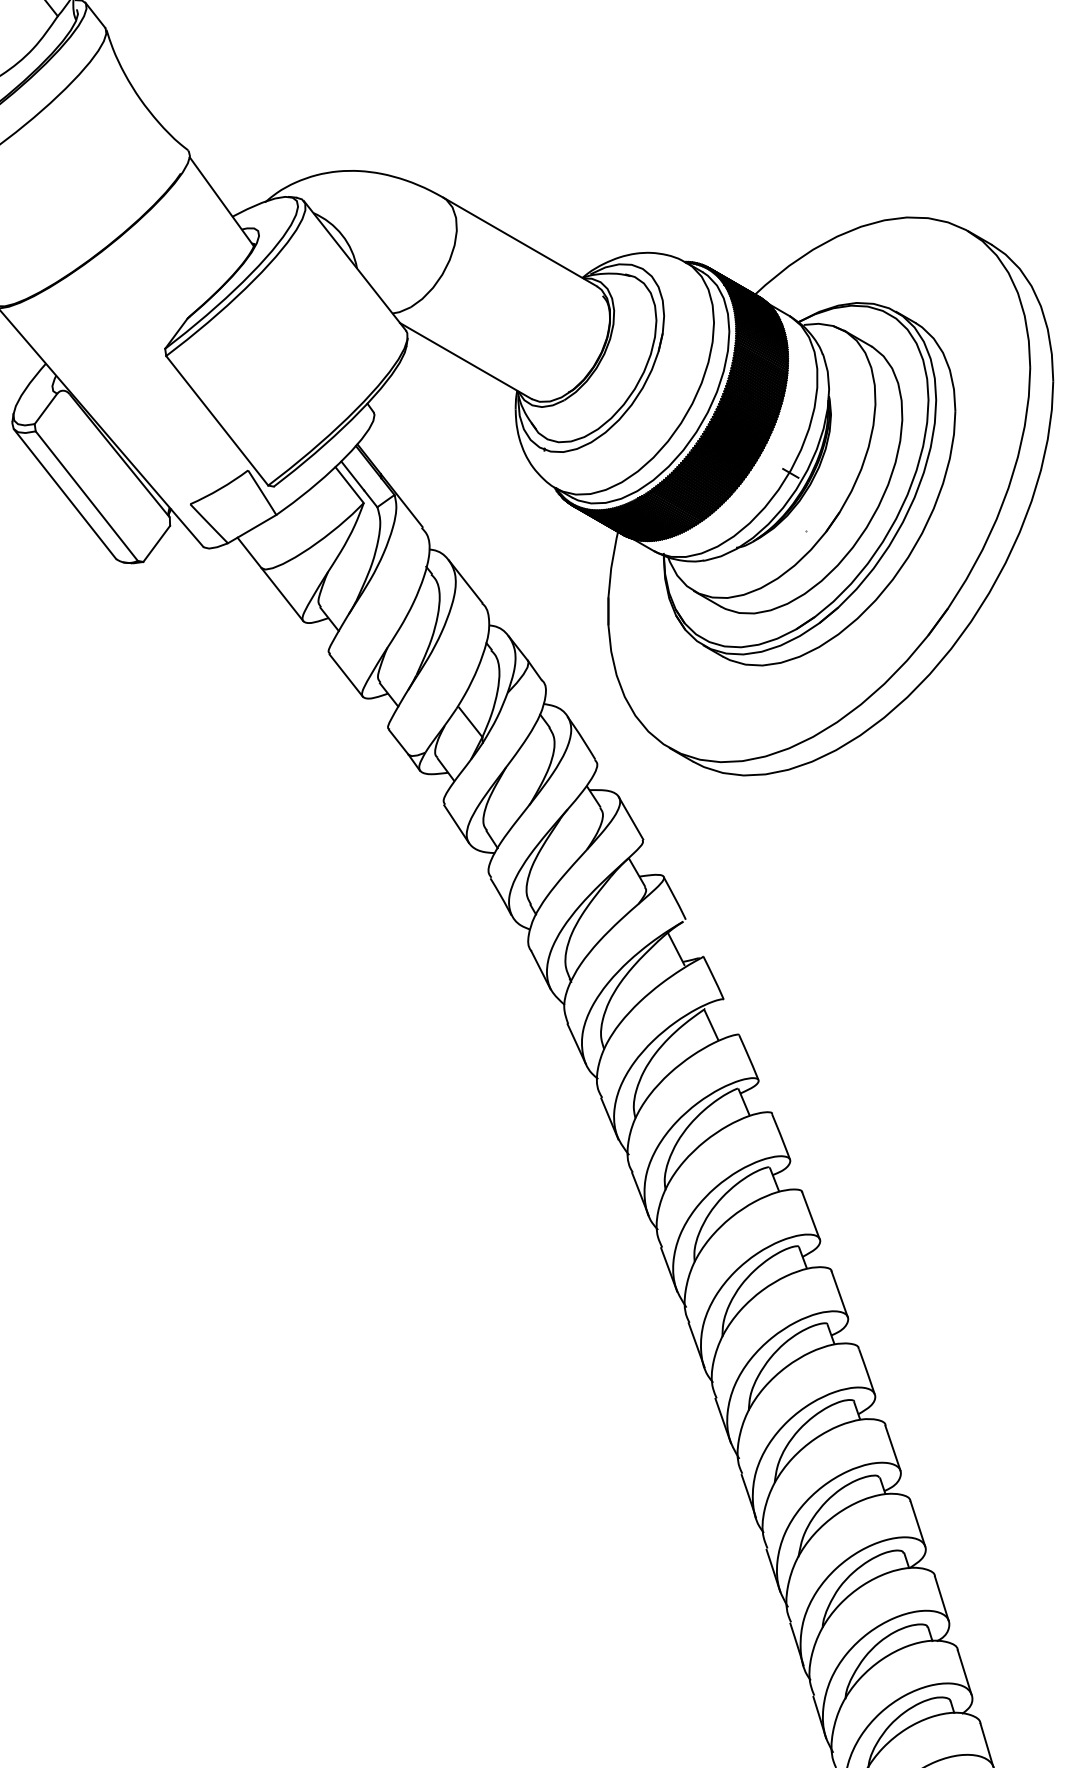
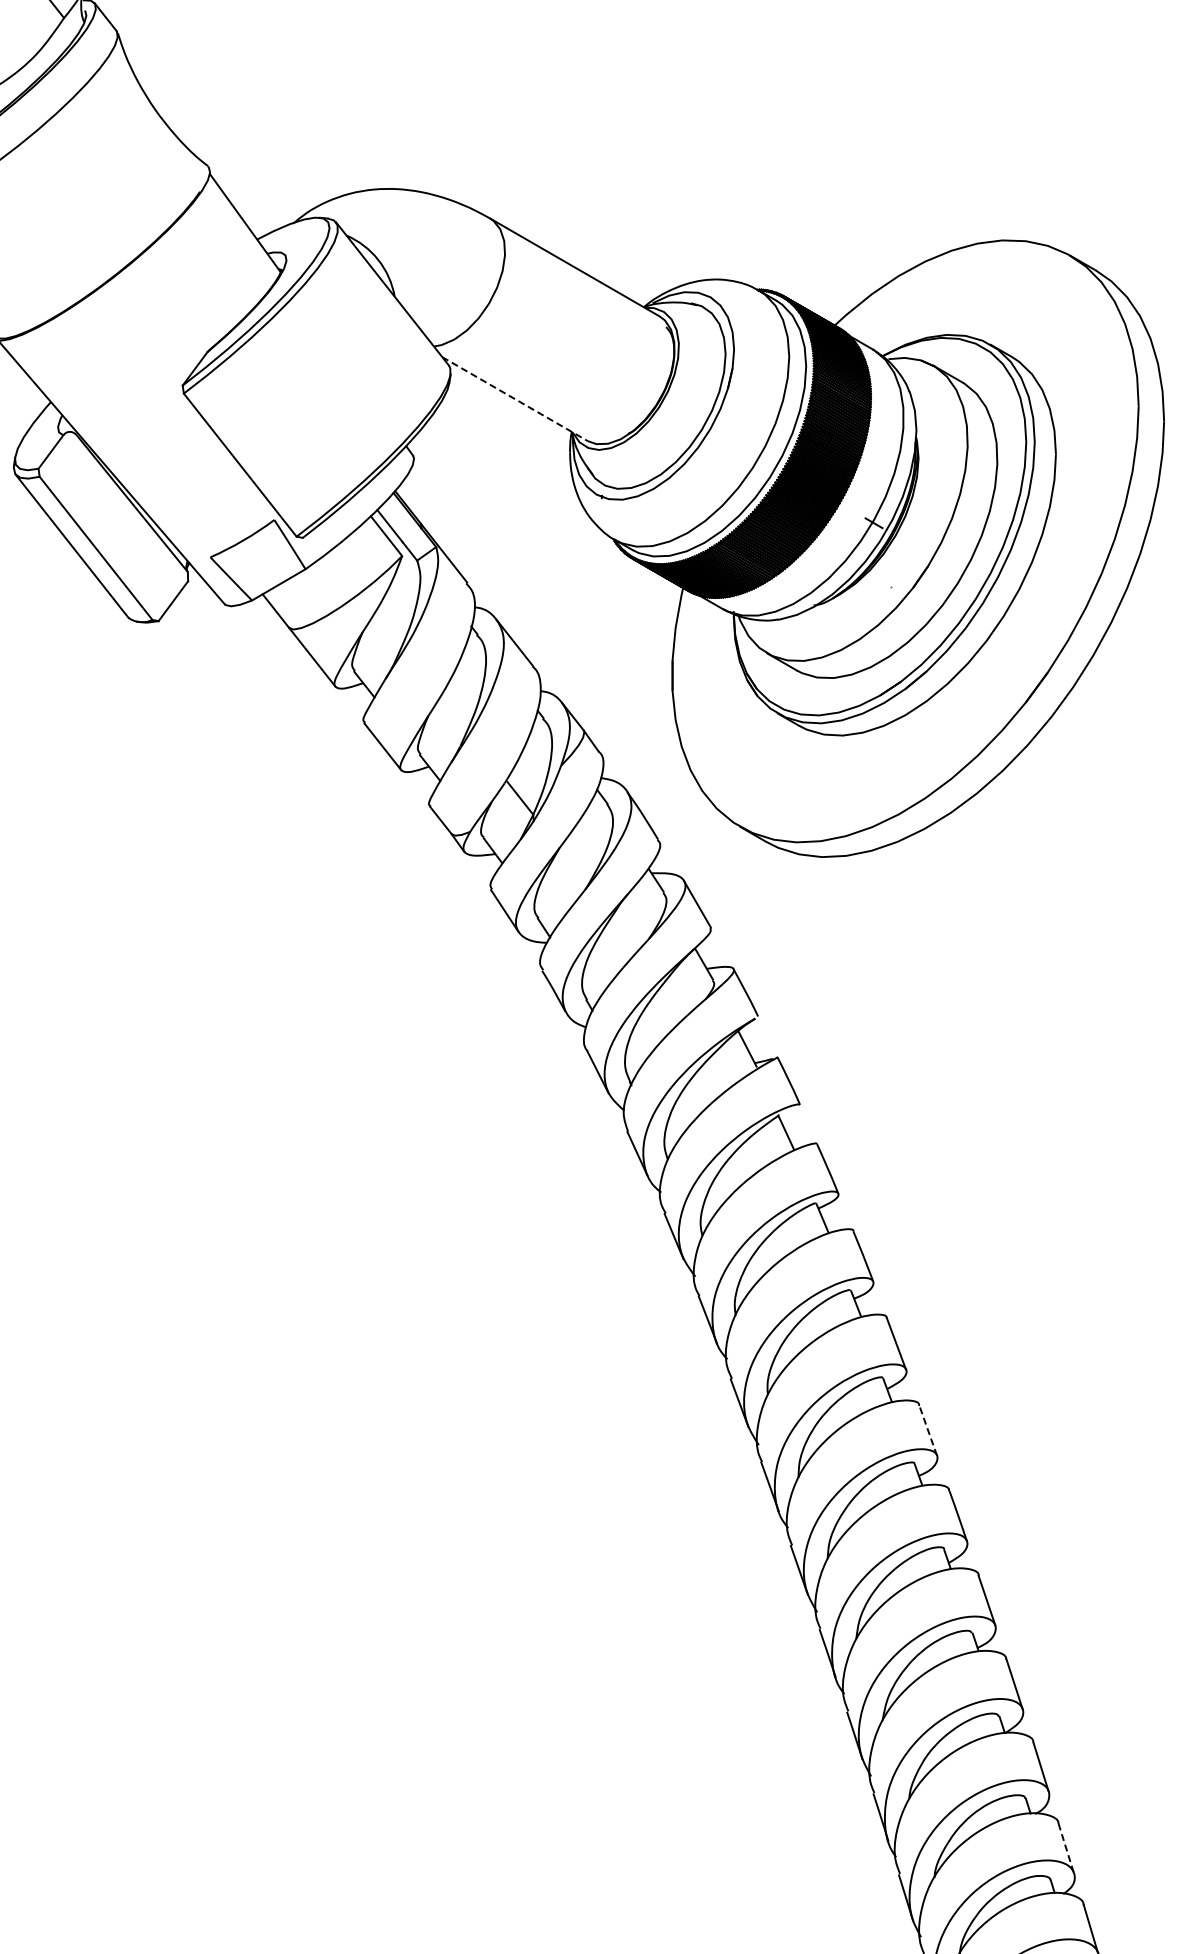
line: (466, 361) -> (515, 399), solid -> dashed
line: (840, 1294) -> (928, 1430), solid -> dashed
line: (964, 1671) -> (1066, 1847), solid -> dashed

